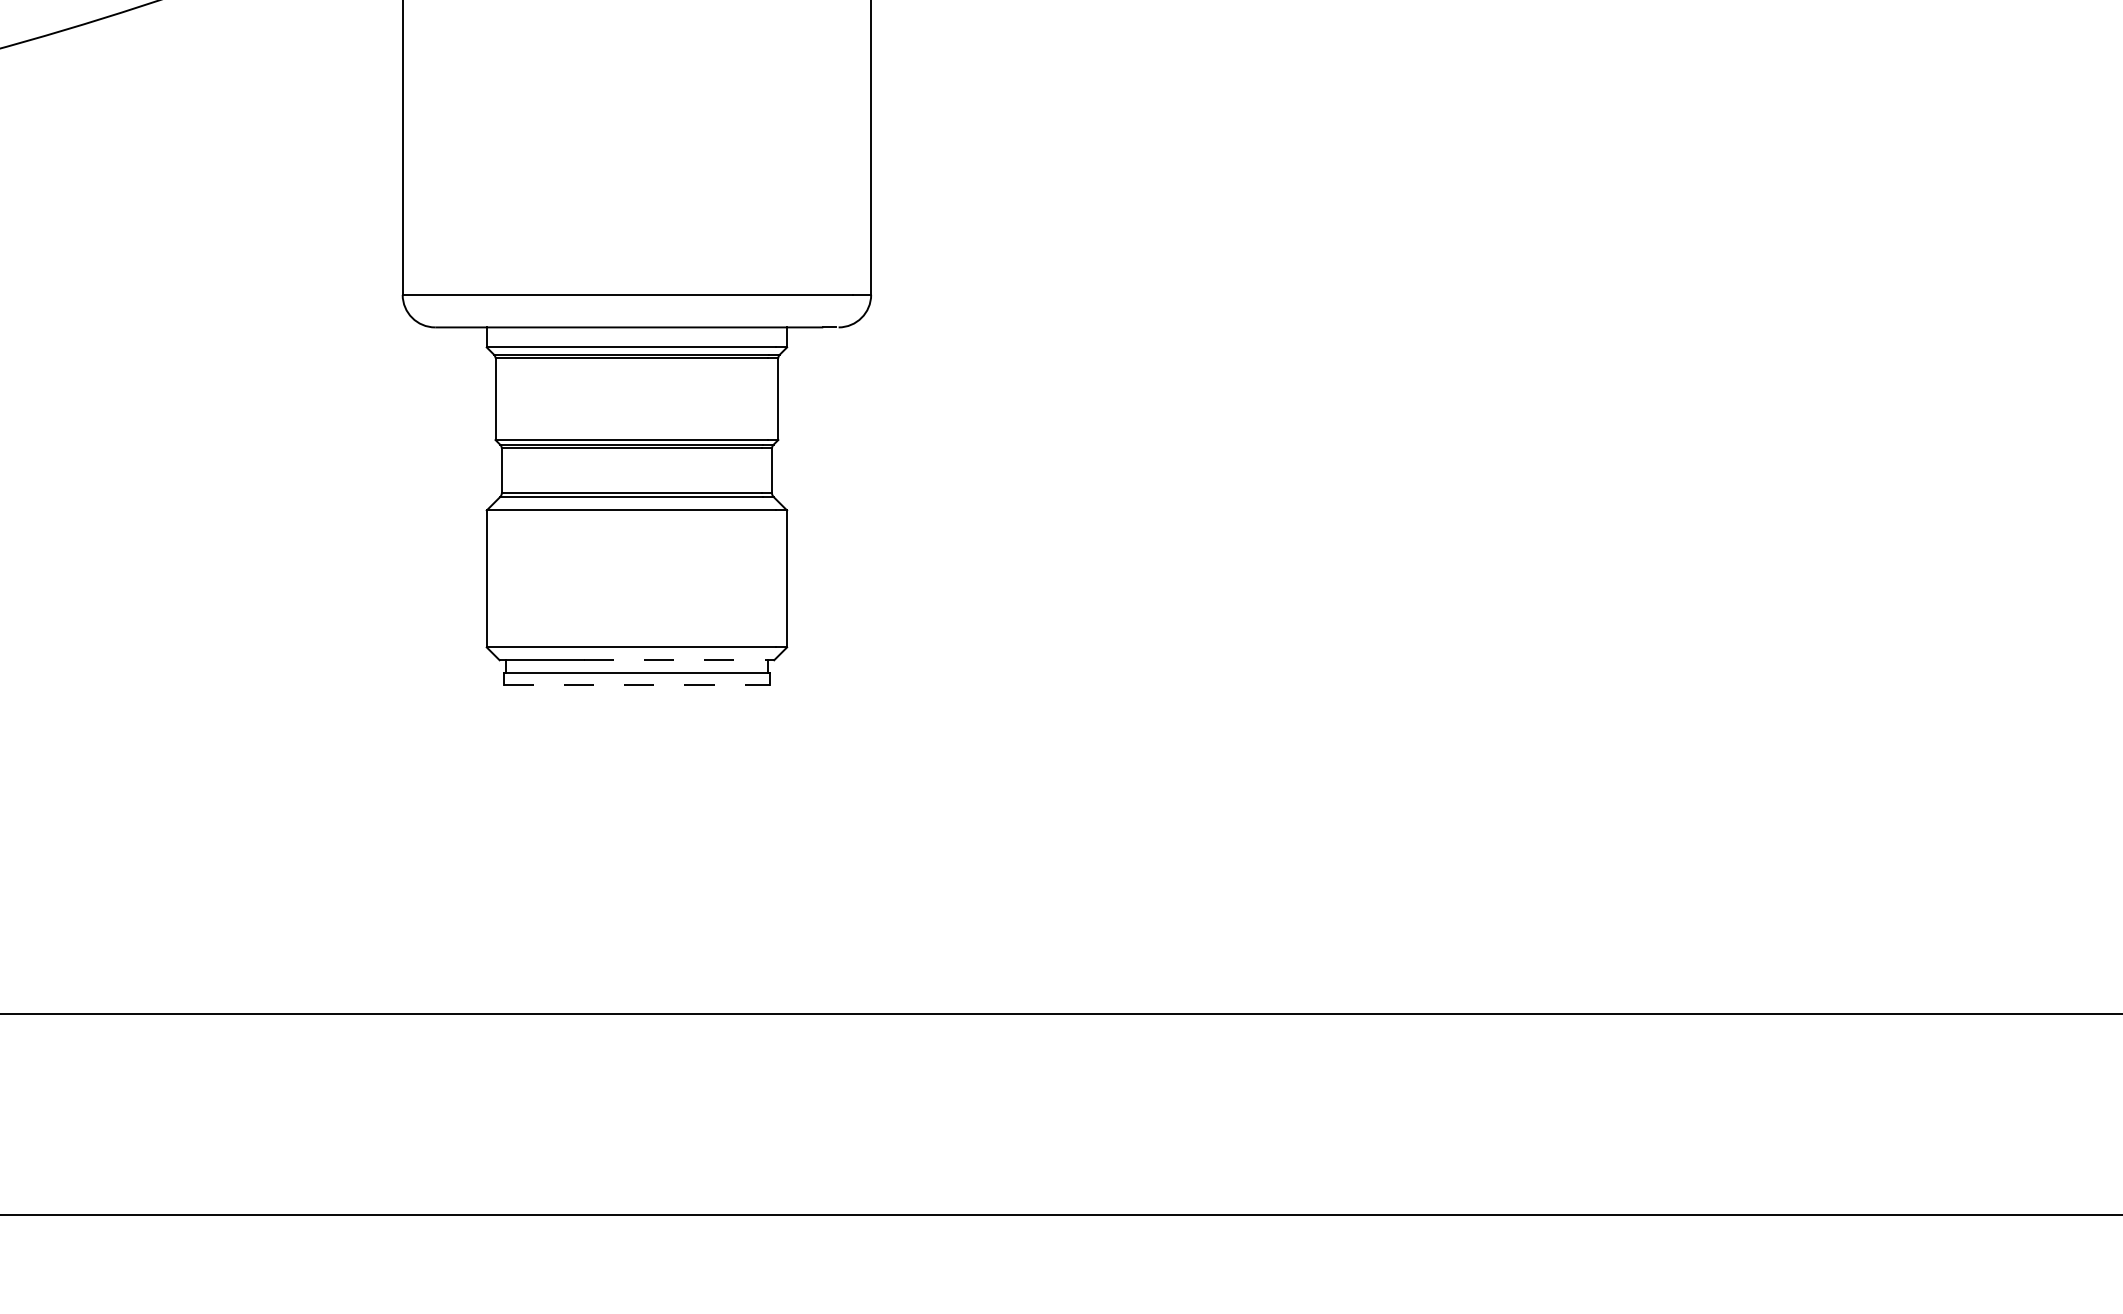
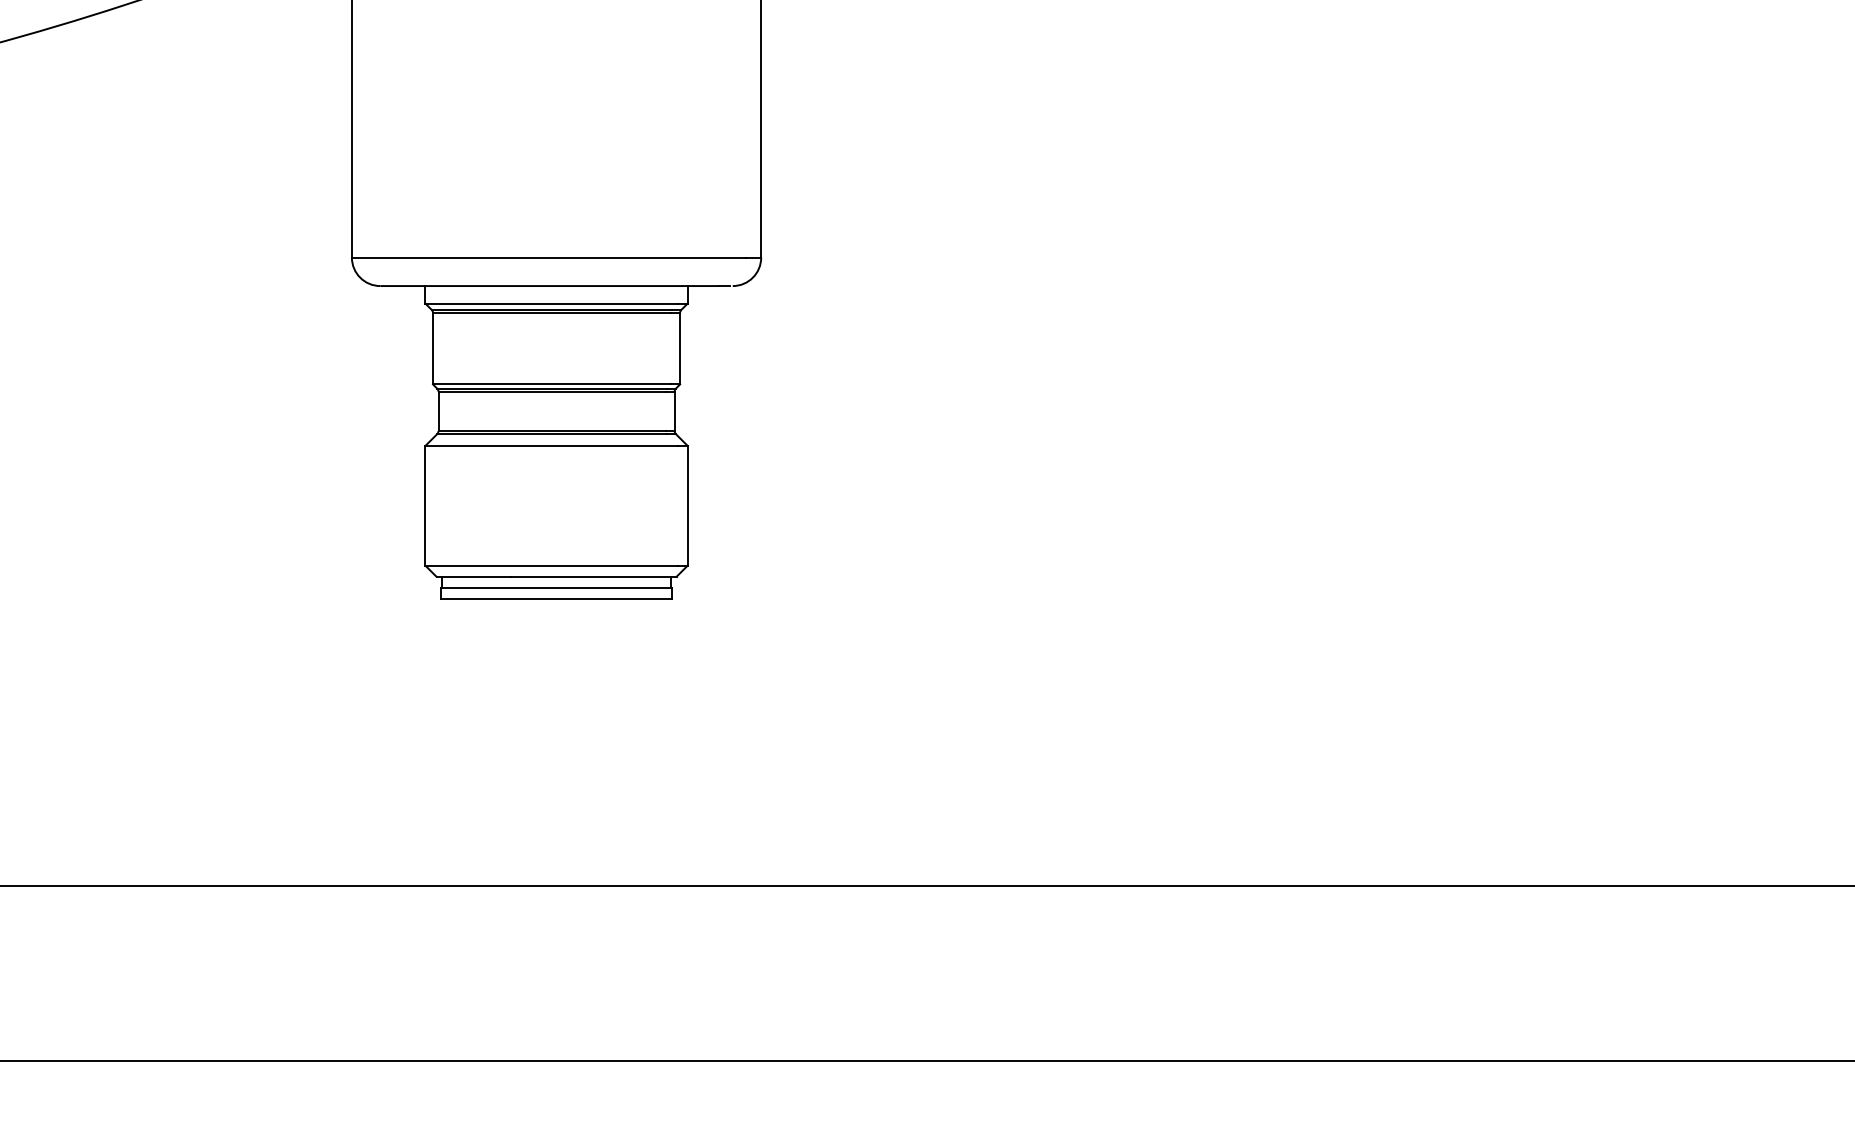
line: (679, 659) -> (593, 576), dashed -> solid
line: (636, 685) -> (556, 598), dashed -> solid

